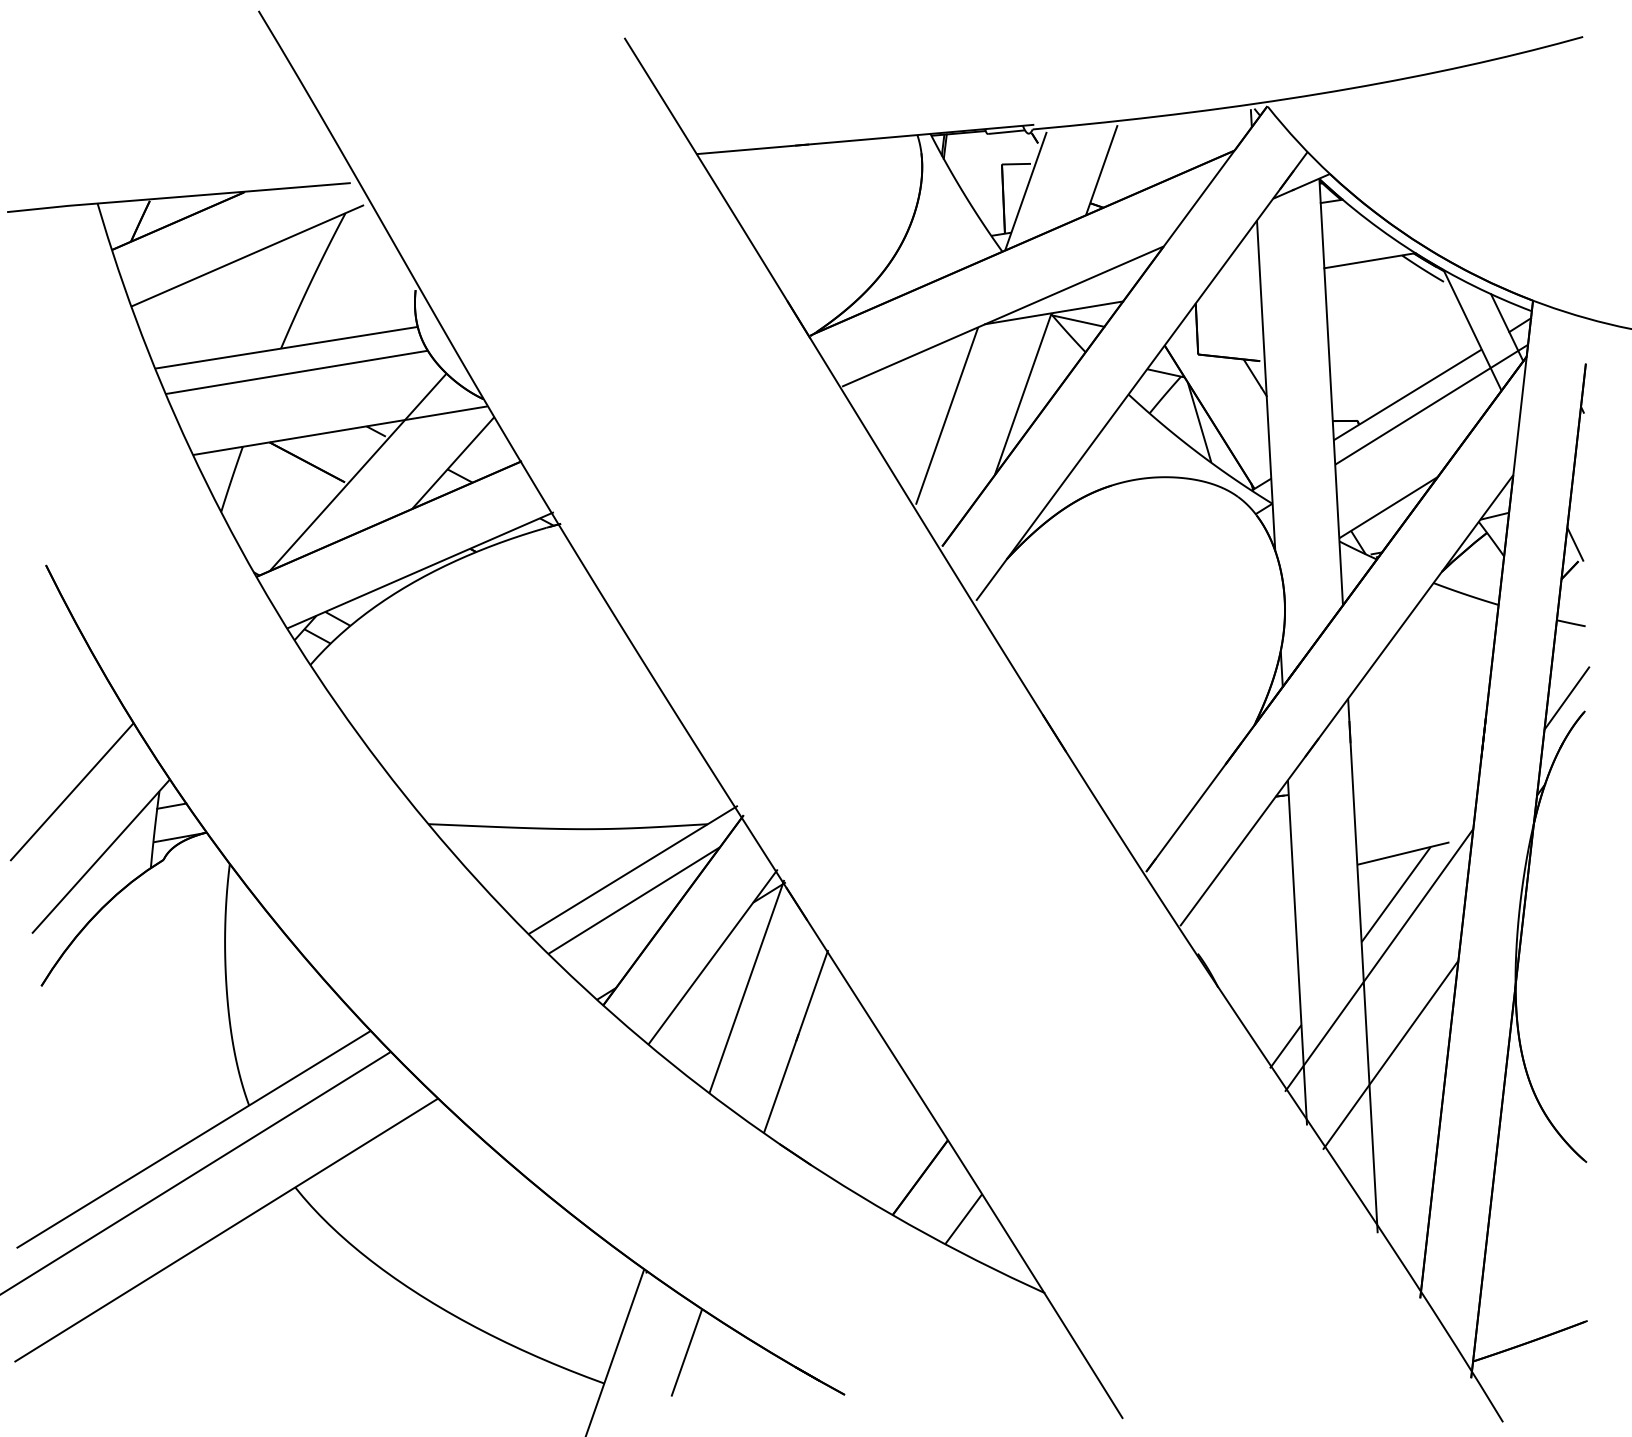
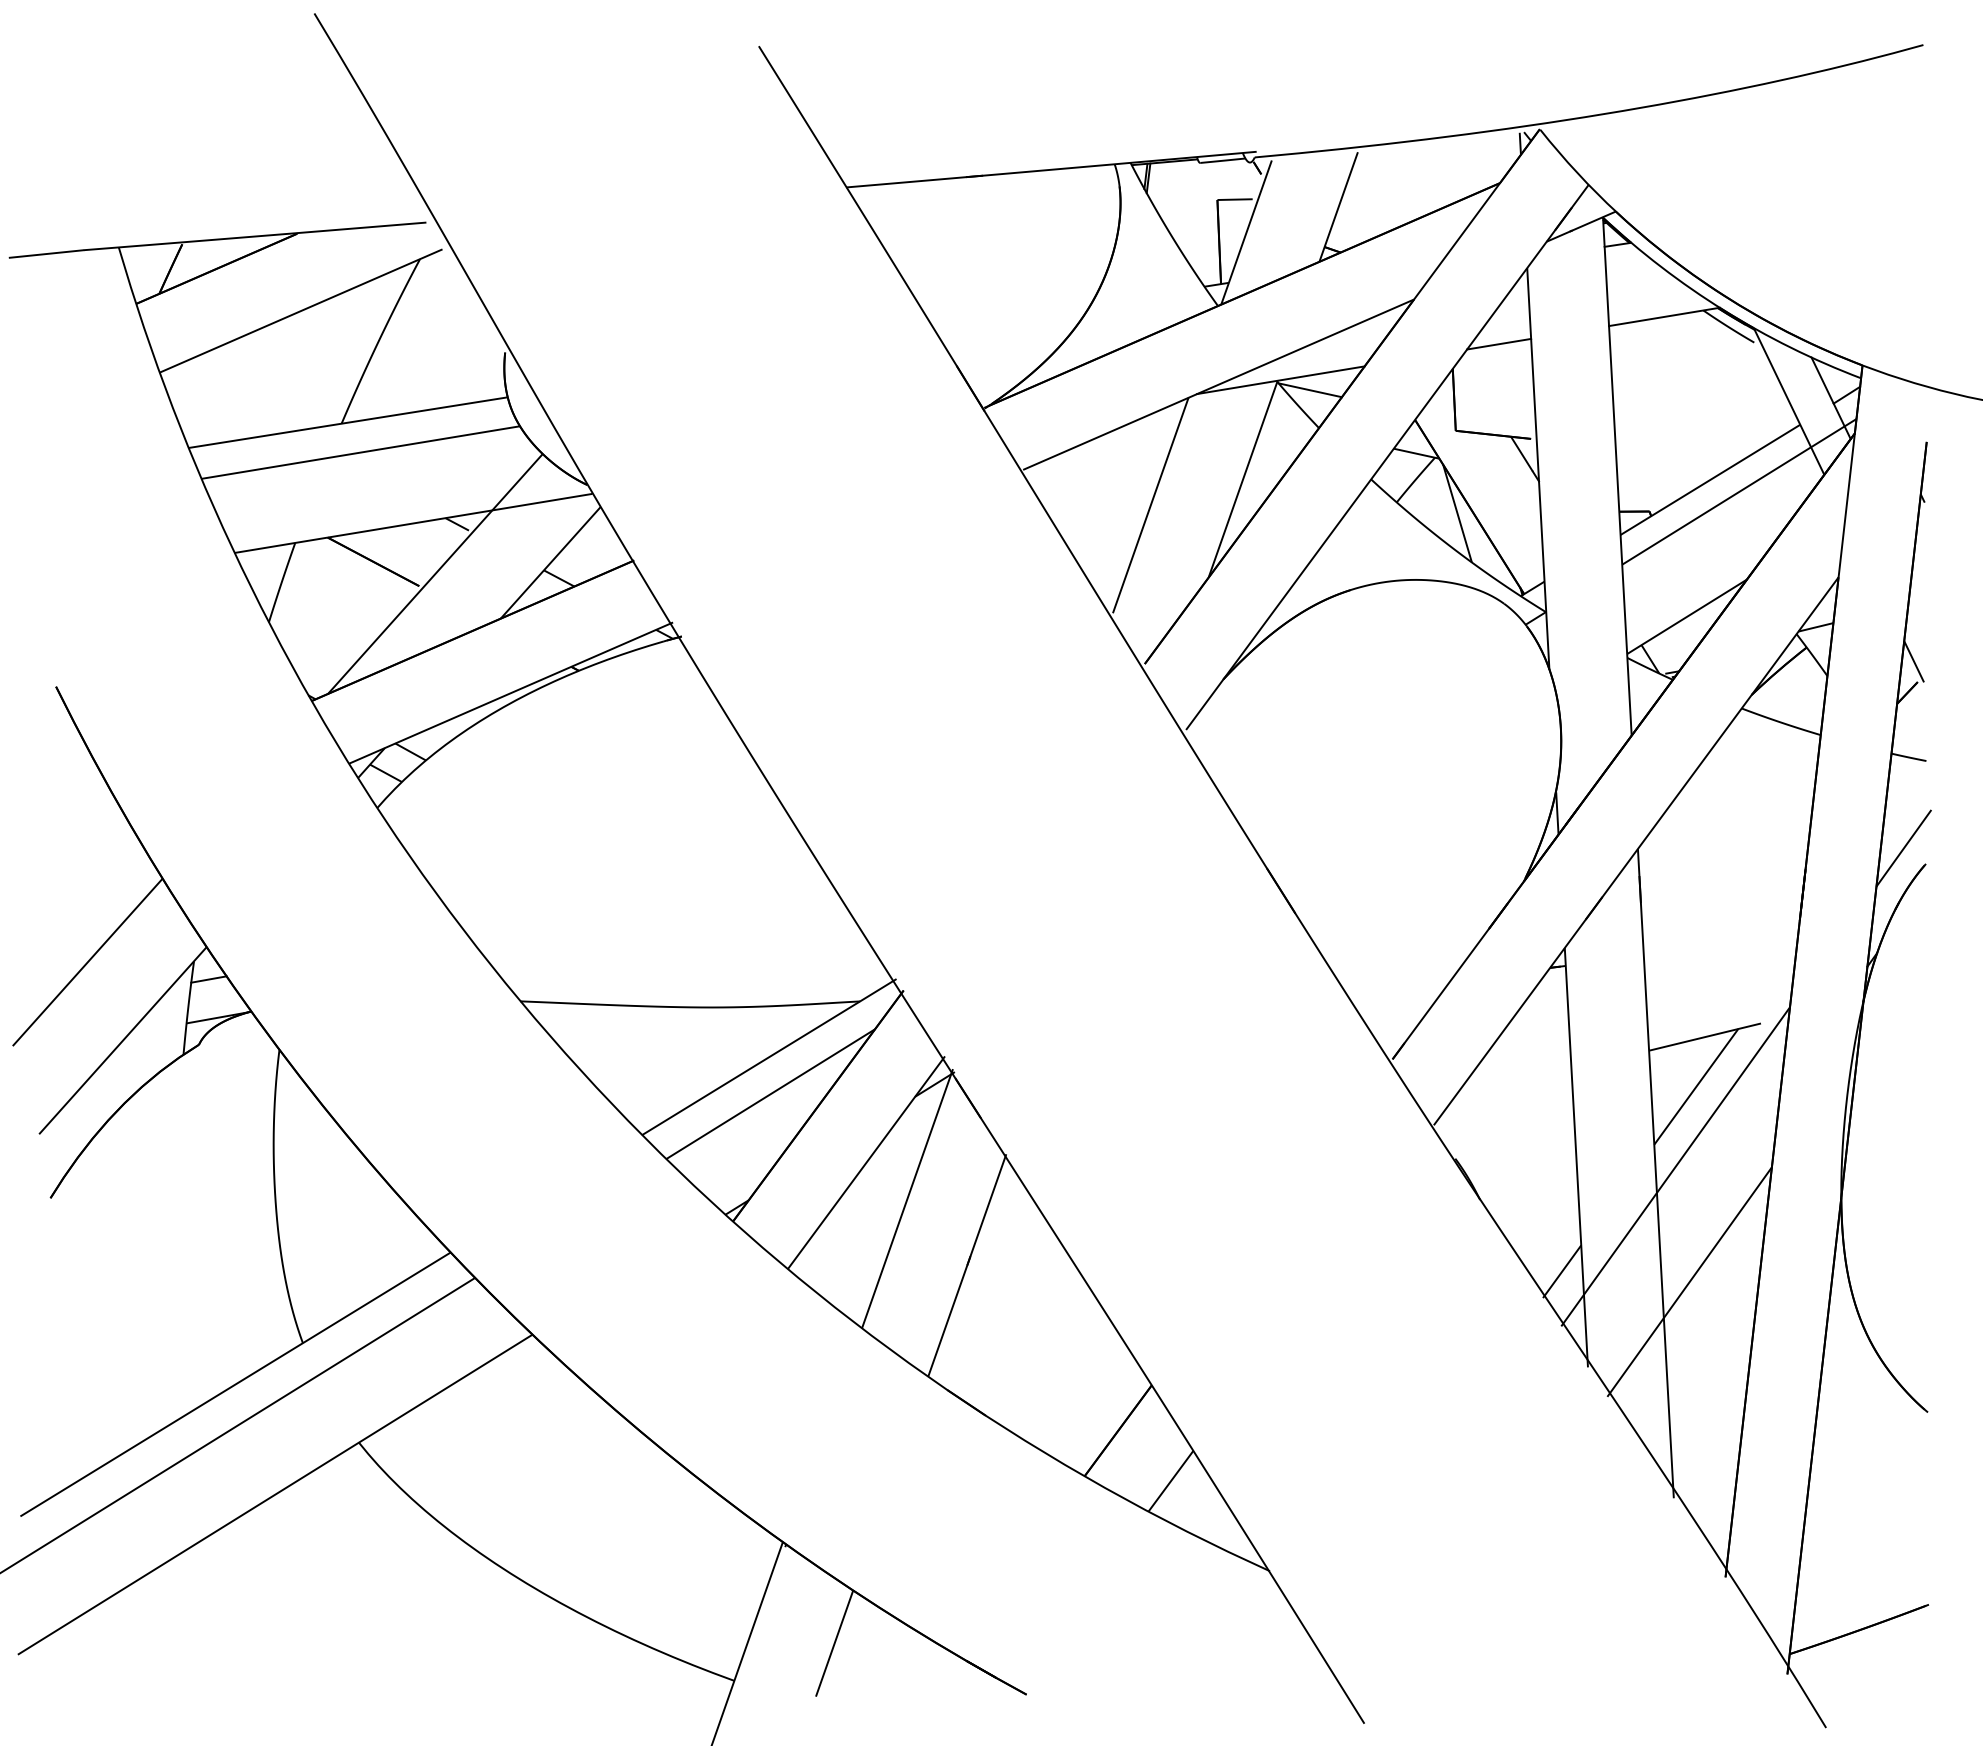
line: (1234, 282) -> (1499, 343), added

